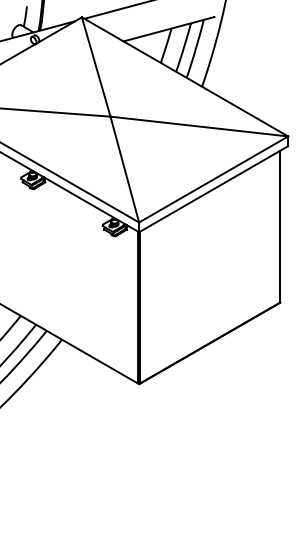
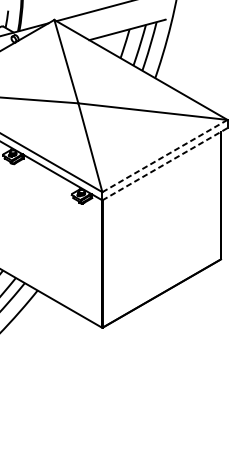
line: (214, 179) -> (165, 156), solid -> dashed
line: (214, 188) -> (165, 163), solid -> dashed

